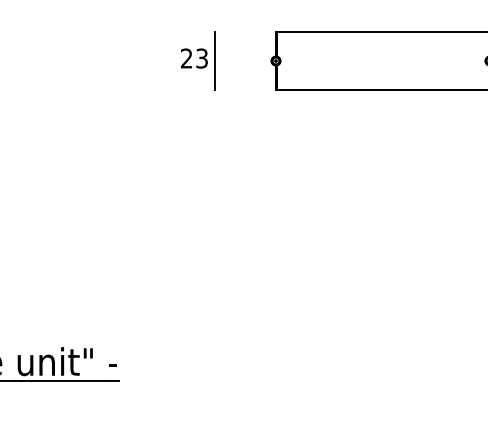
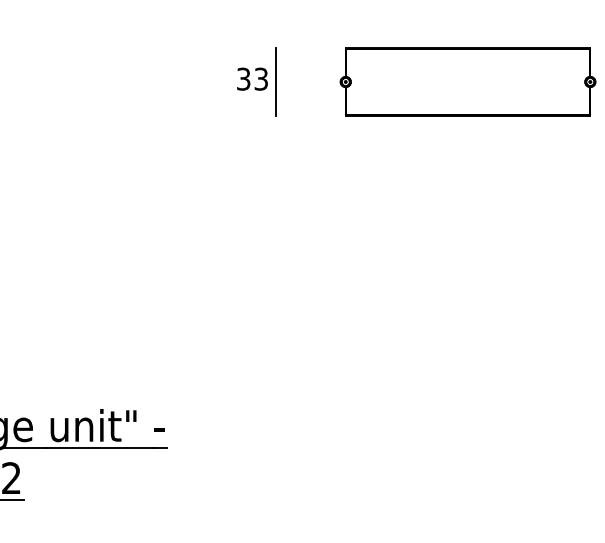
text: (186, 58) -> (243, 79), 23 -> 33

